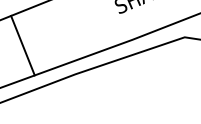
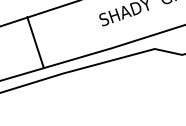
line: (22, 45) -> (35, 42), moved

